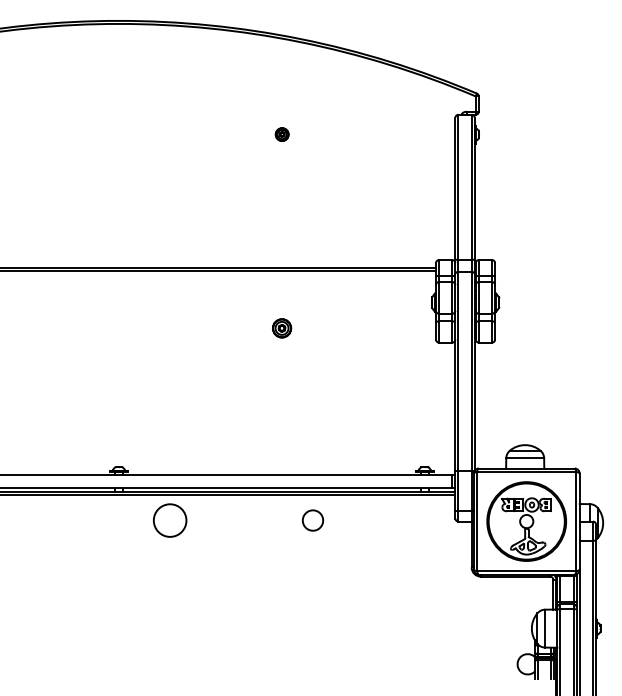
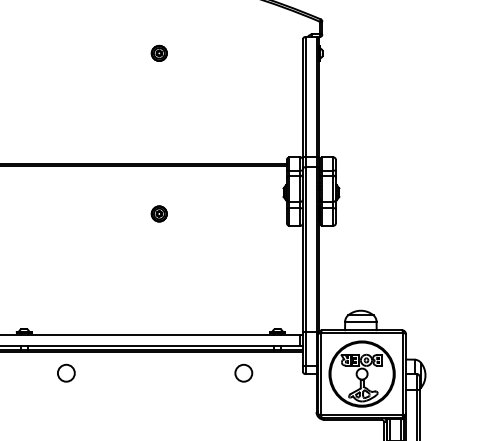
part: (282, 134) -> (159, 53), size x1.43
circle: (169, 520) -> (66, 373), size x0.62
circle: (312, 520) -> (243, 373), moved

